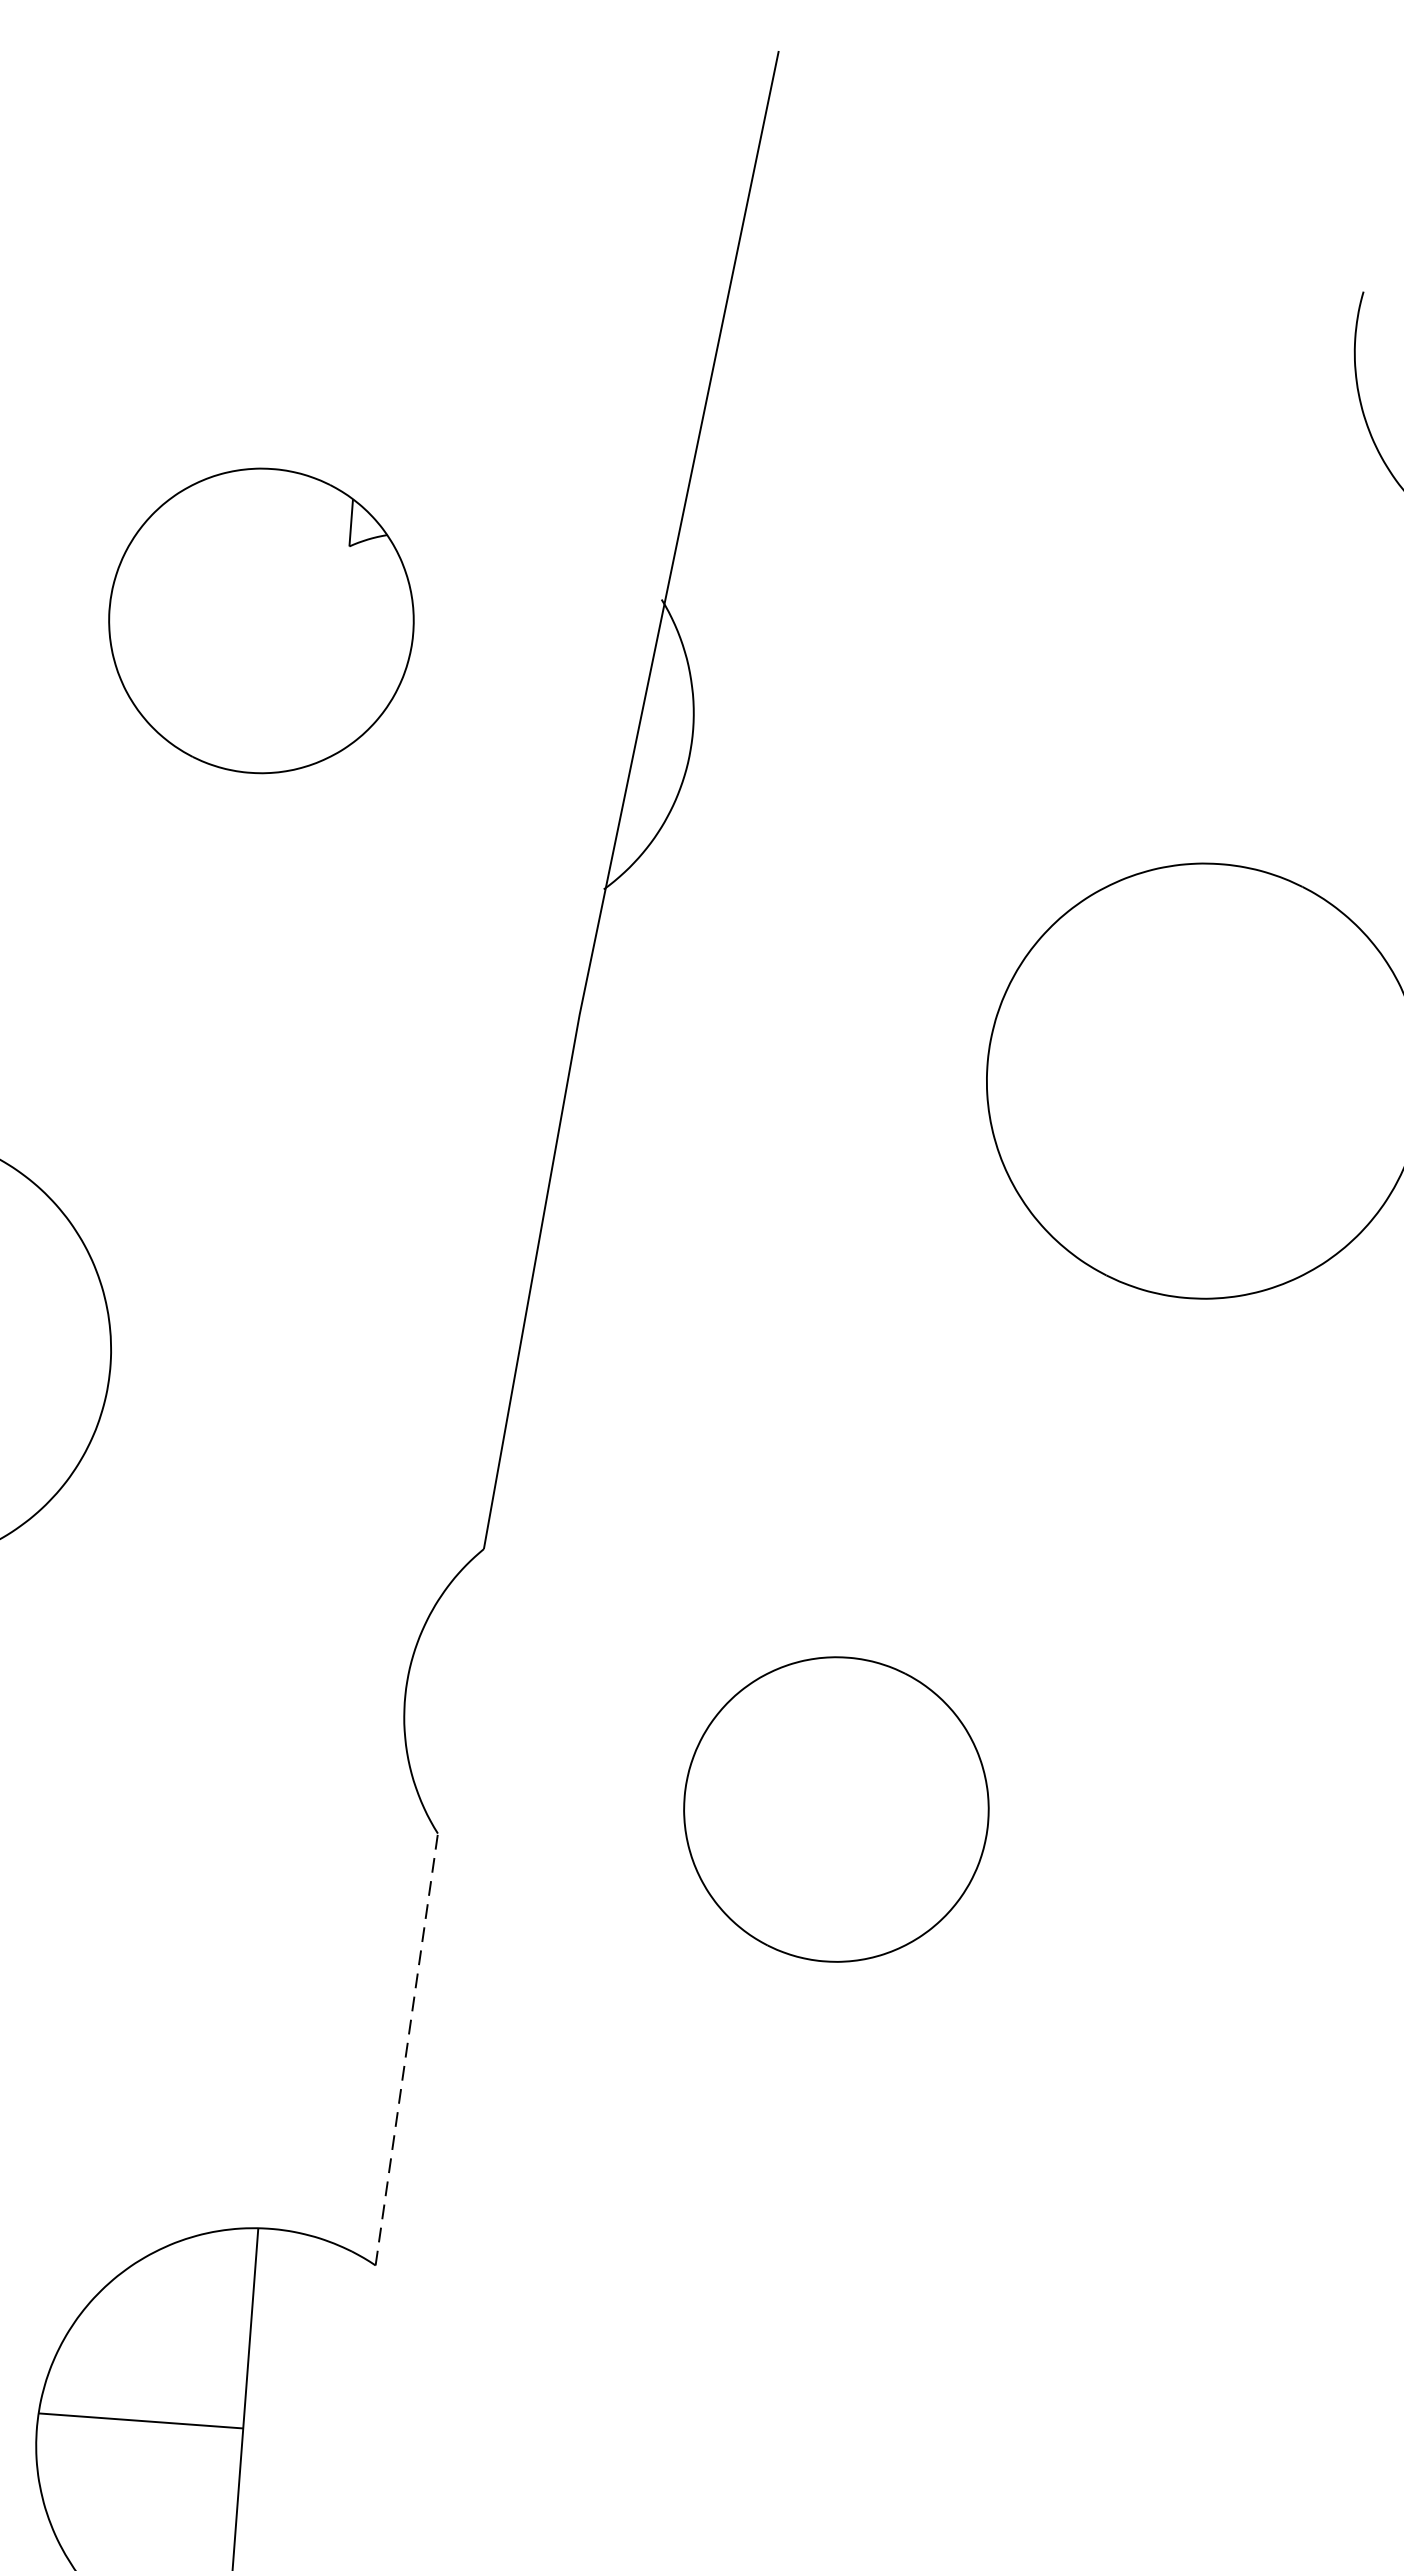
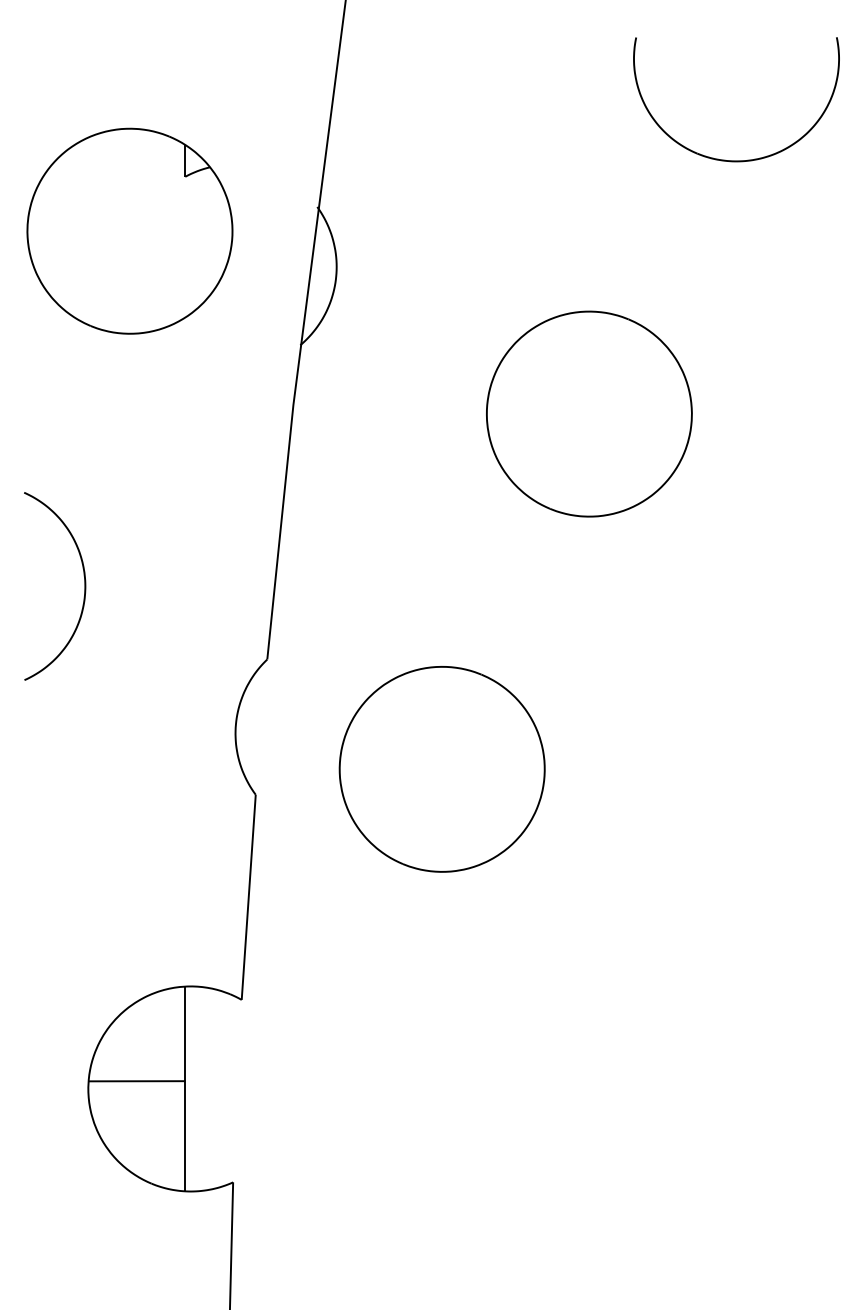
part: (260, 619) -> (129, 230), size x1.43
part: (835, 1809) -> (441, 769), size x1.43
line: (406, 2049) -> (248, 897), dashed -> solid

